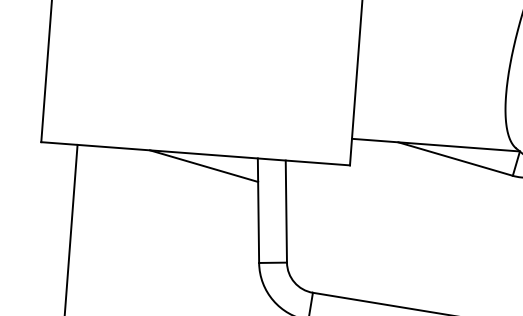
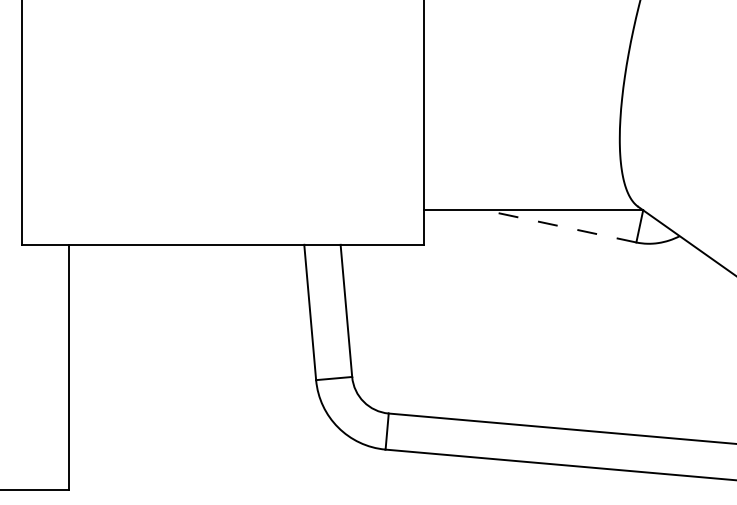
line: (455, 159) -> (560, 226), solid -> dashed
line: (203, 165) -> (234, 259), removed

